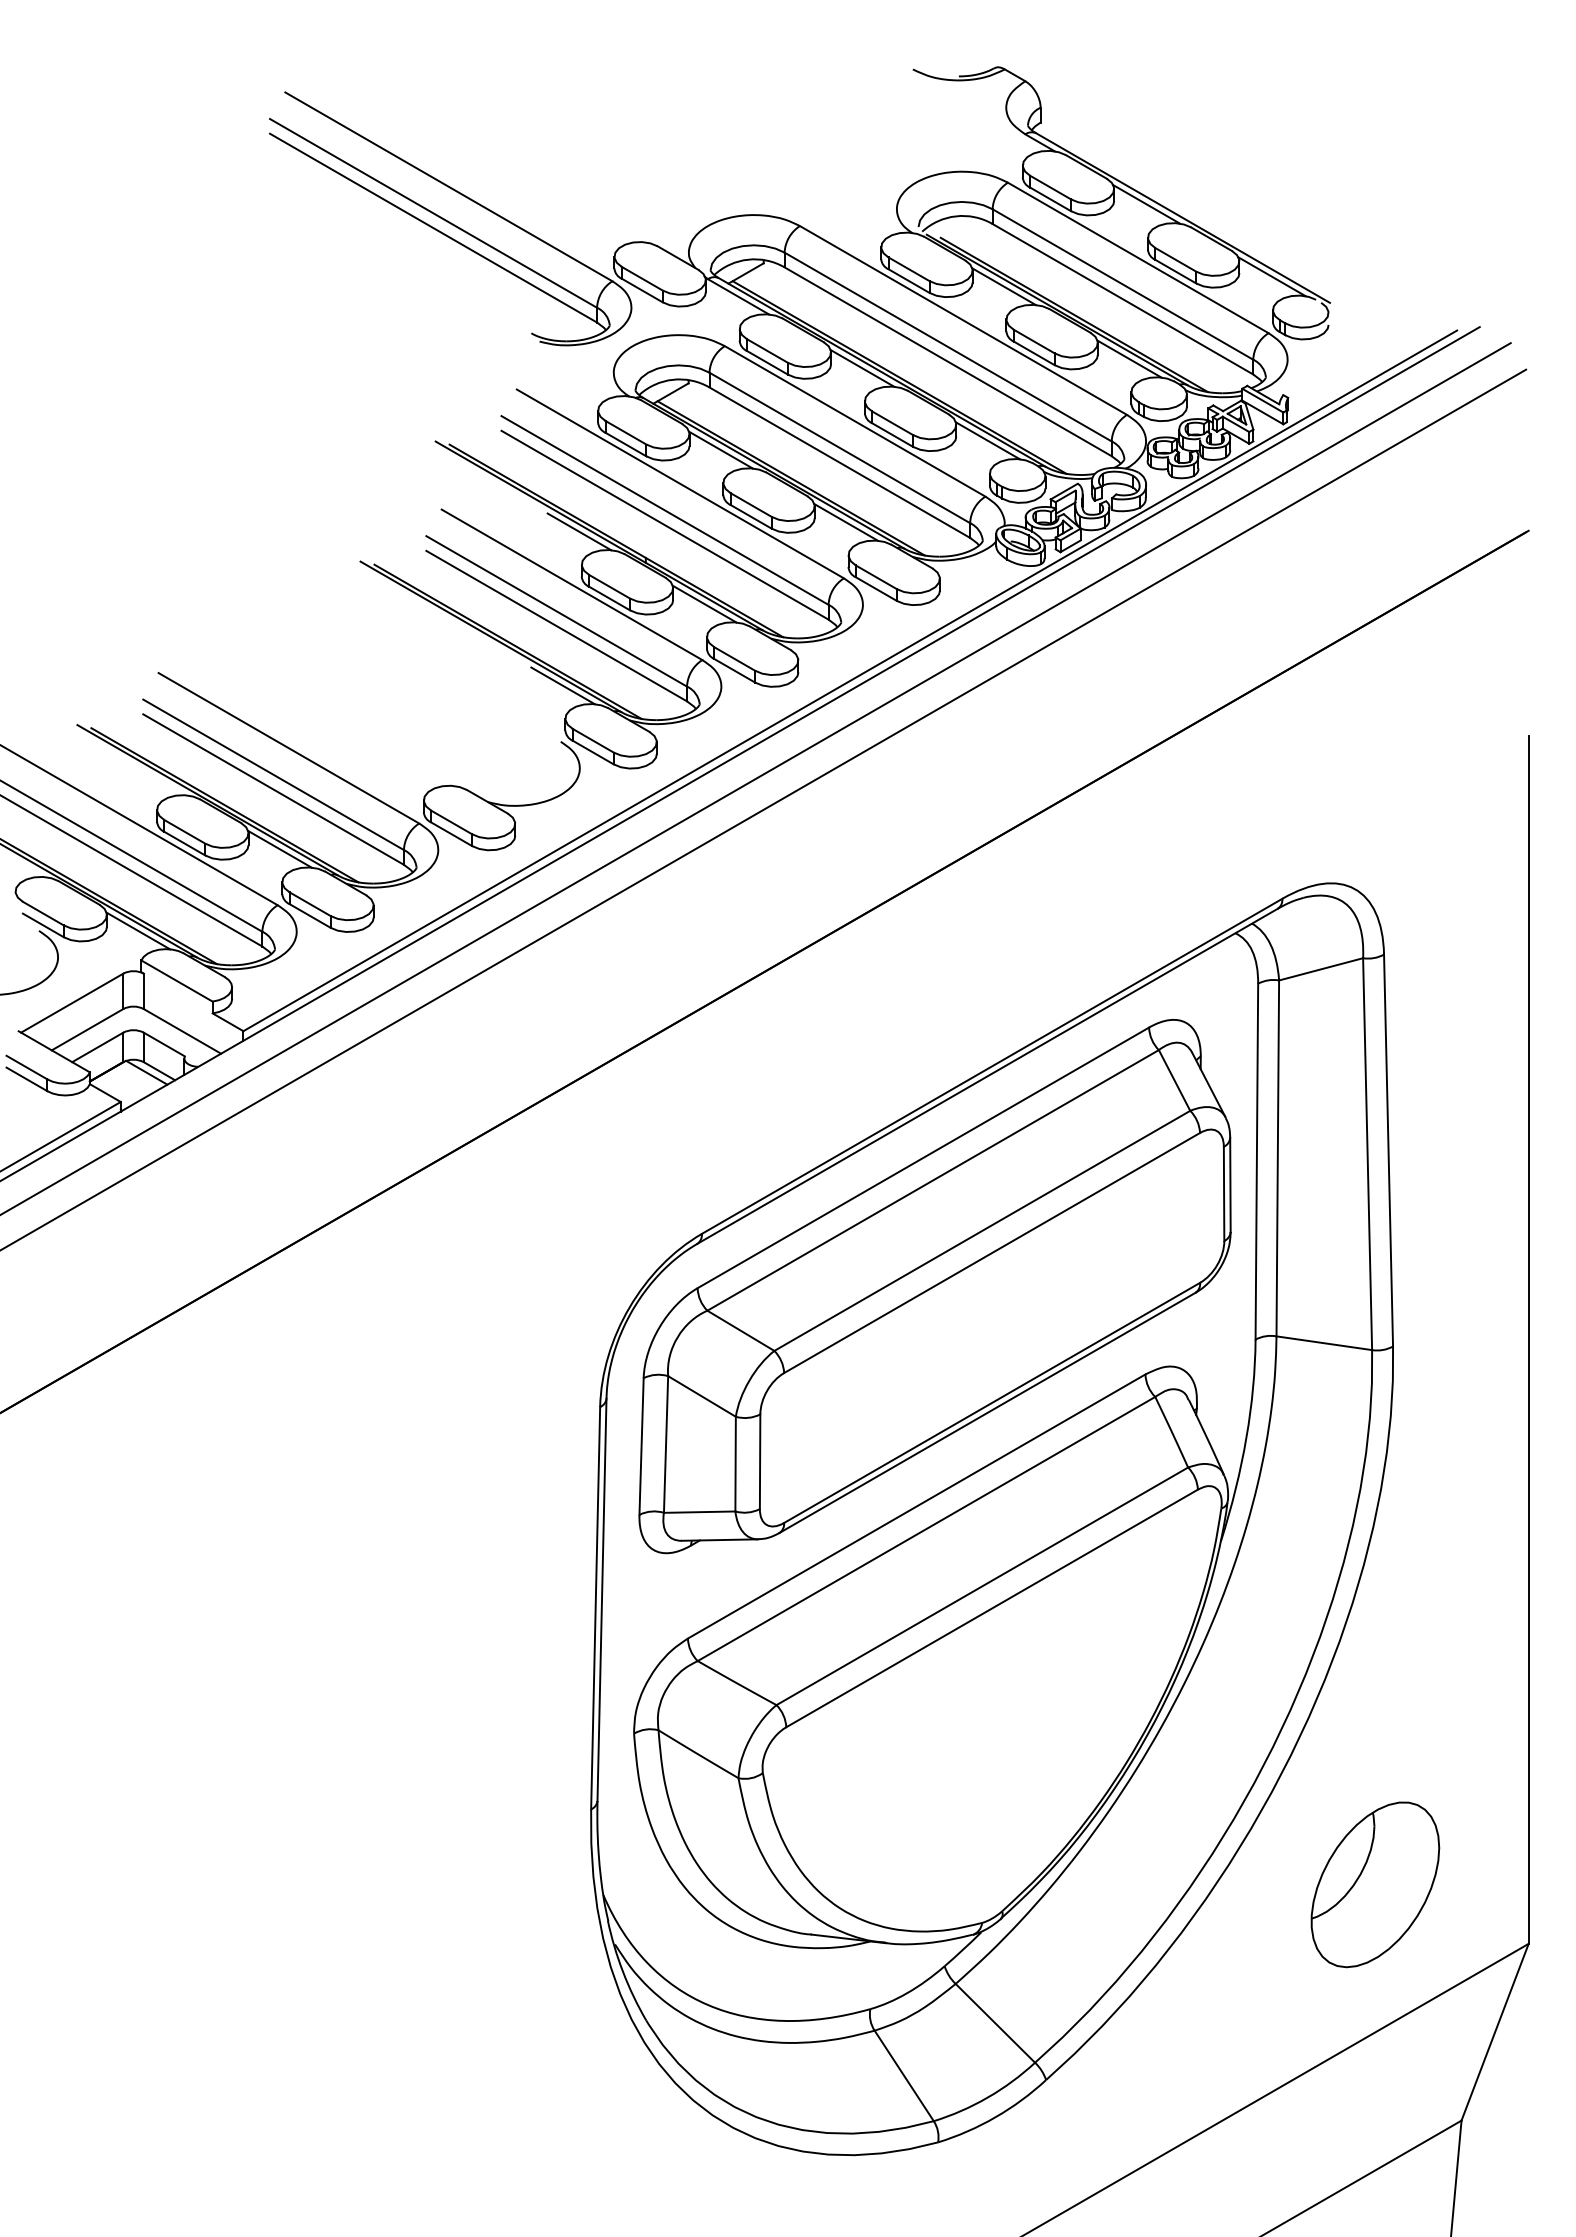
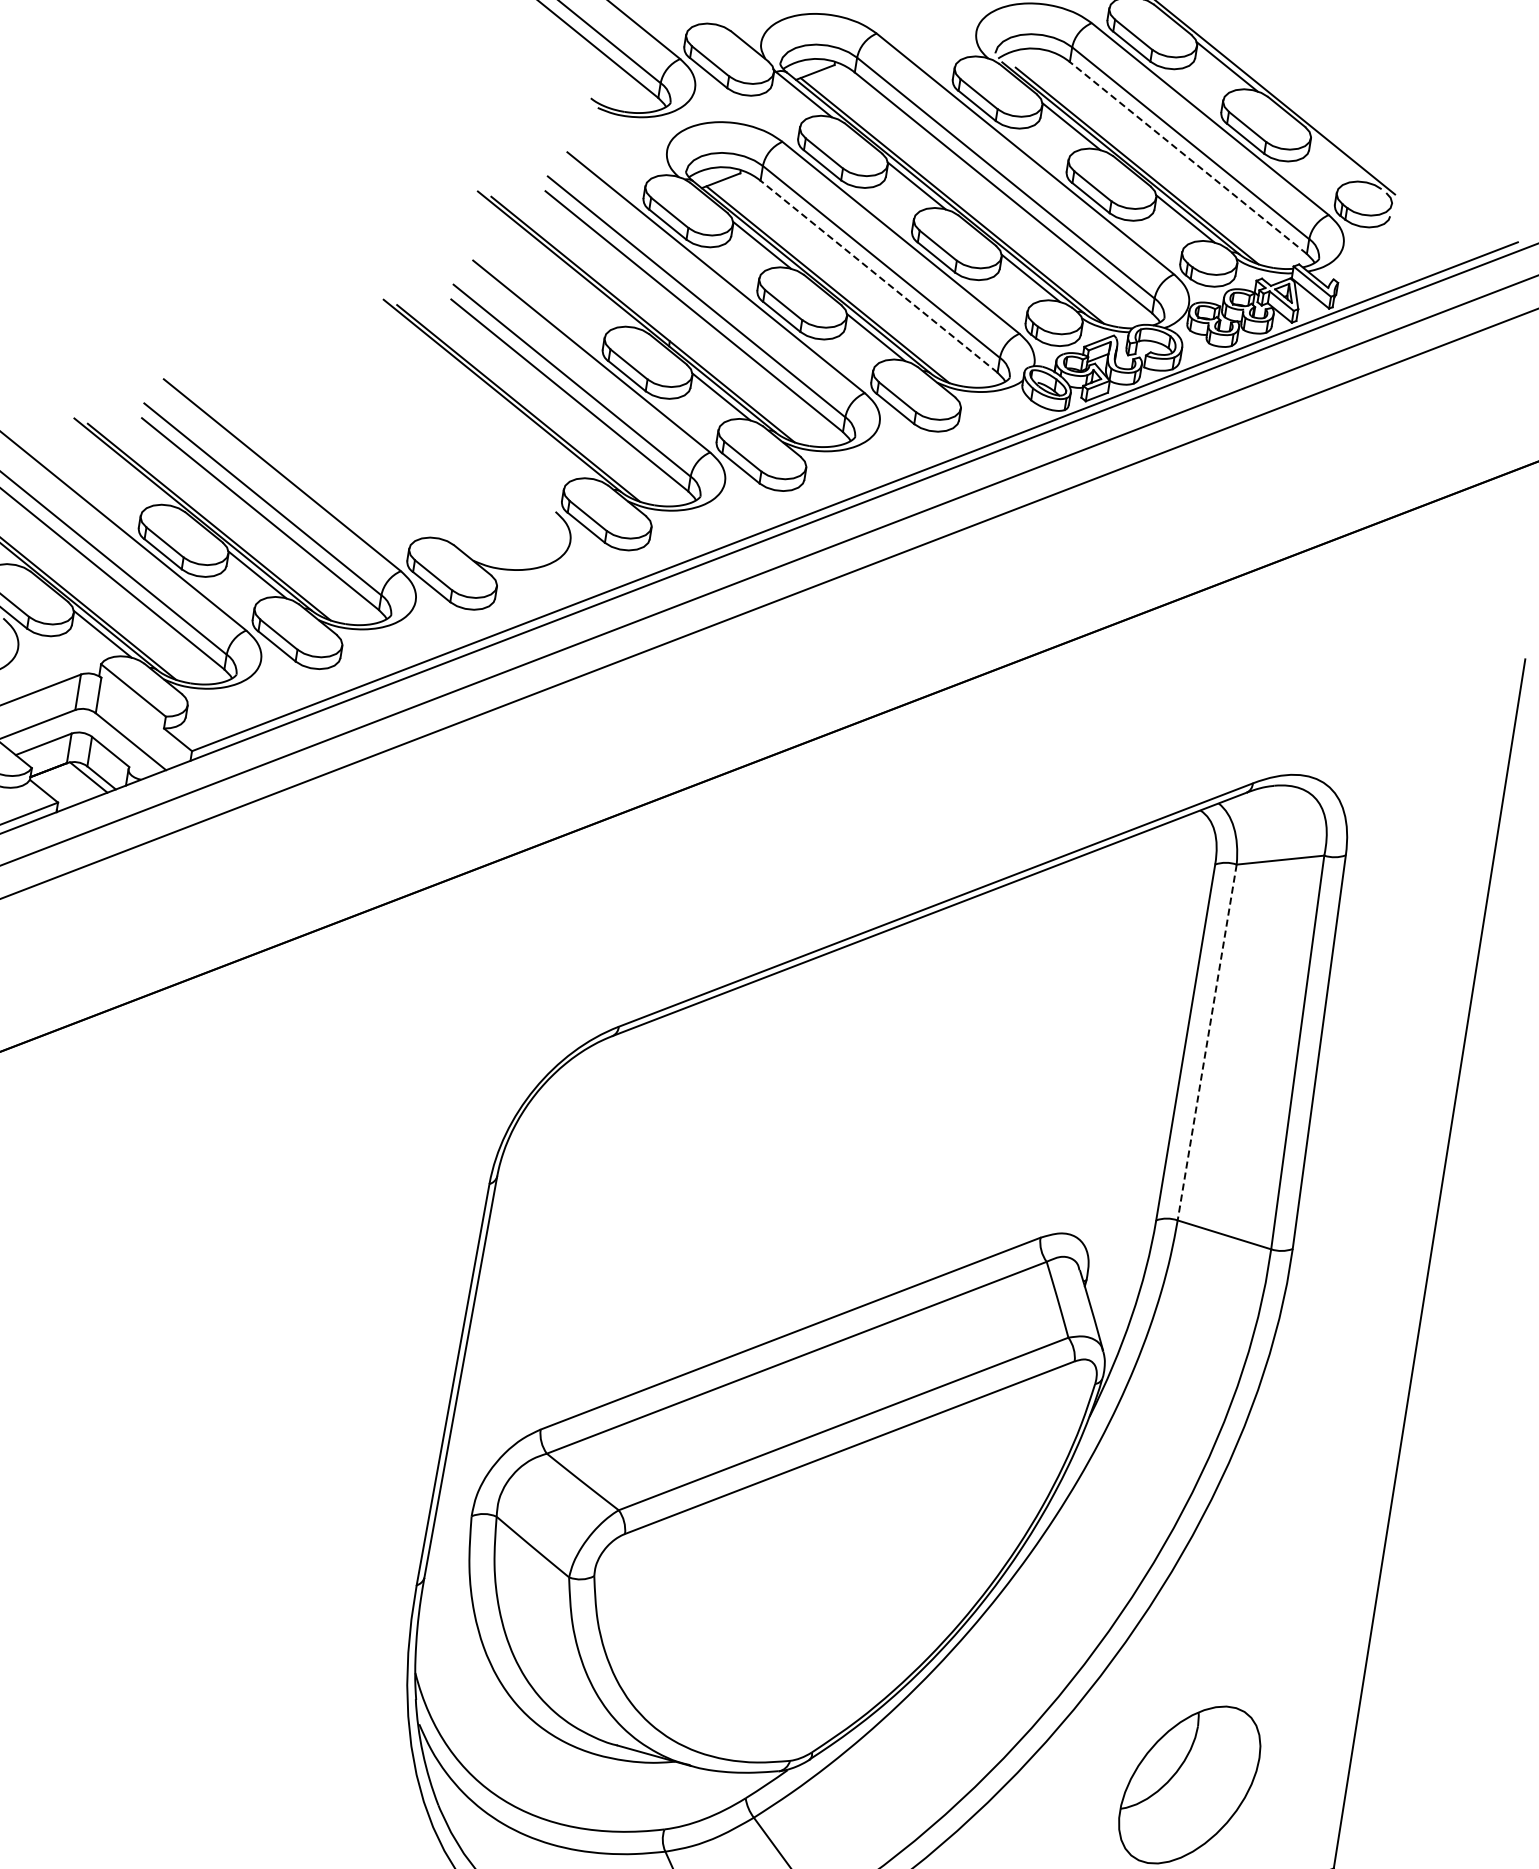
line: (1271, 276) -> (1340, 158), removed
line: (1122, 299) -> (1187, 158), solid -> dashed
line: (839, 462) -> (878, 276), solid -> dashed
line: (579, 531) -> (607, 304), removed
line: (562, 685) -> (566, 455), removed
line: (1277, 1158) -> (1206, 1042), solid -> dashed
part: (934, 1286) -> (843, 1116), removed

